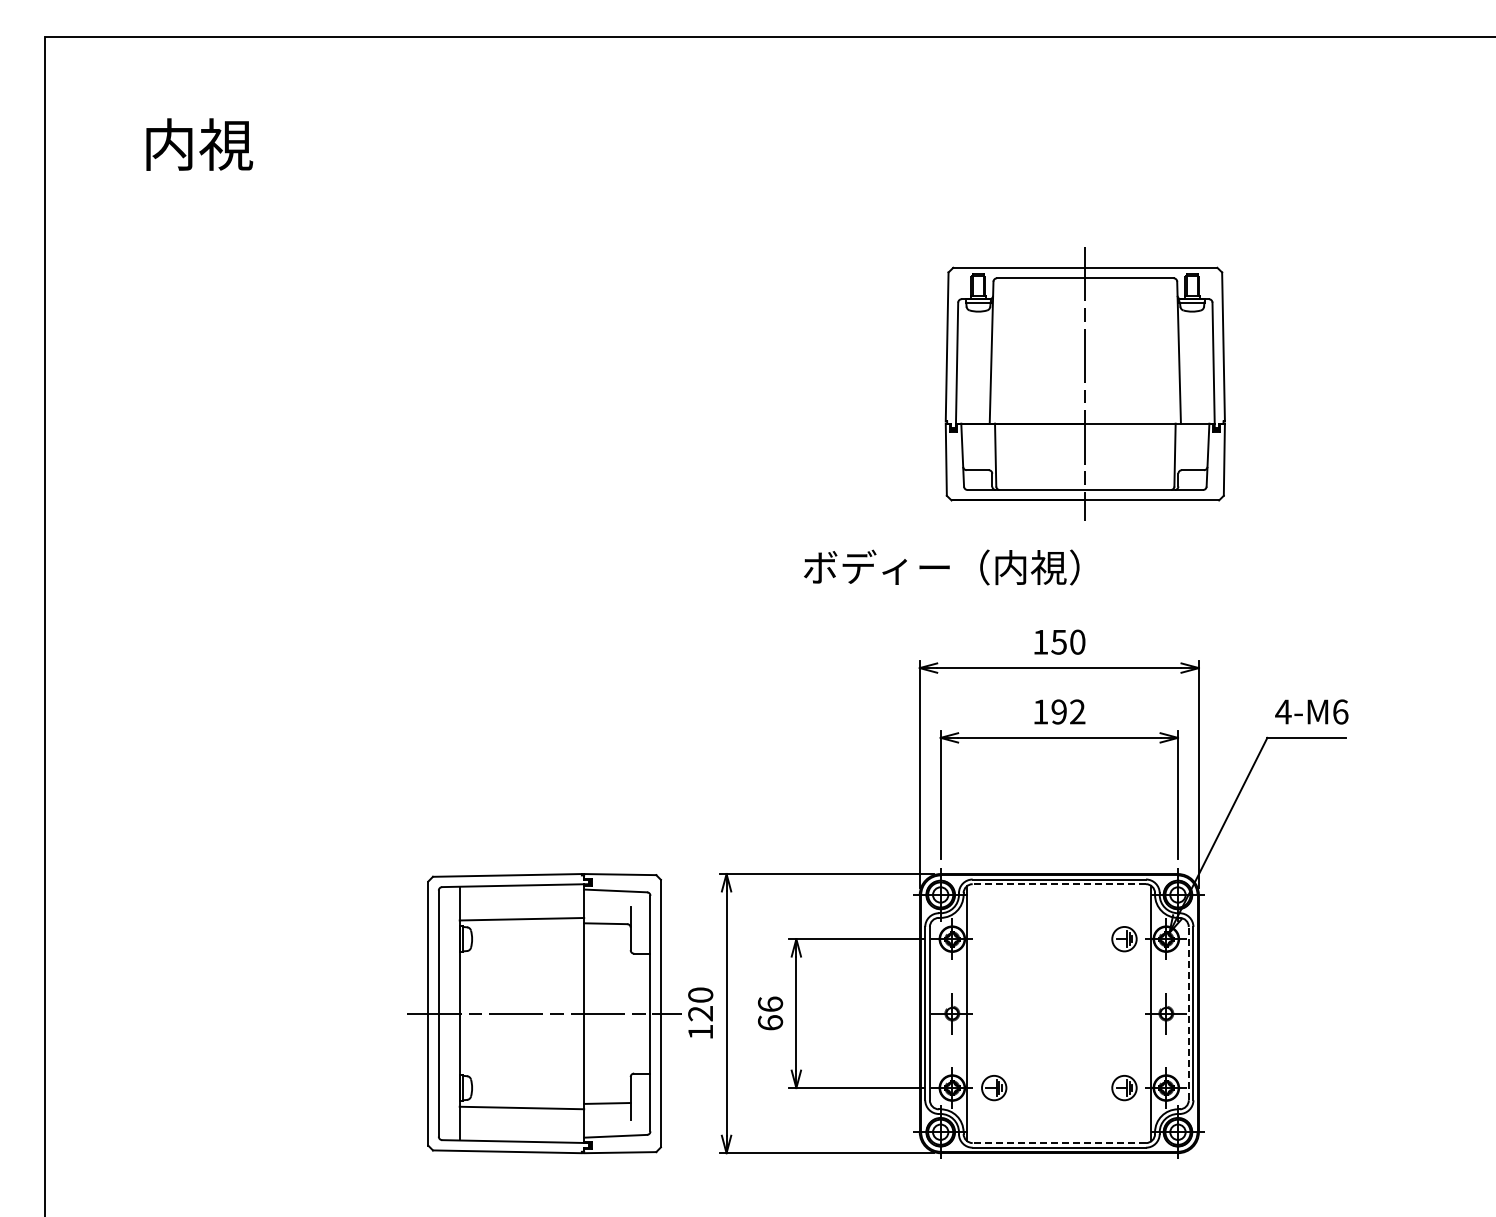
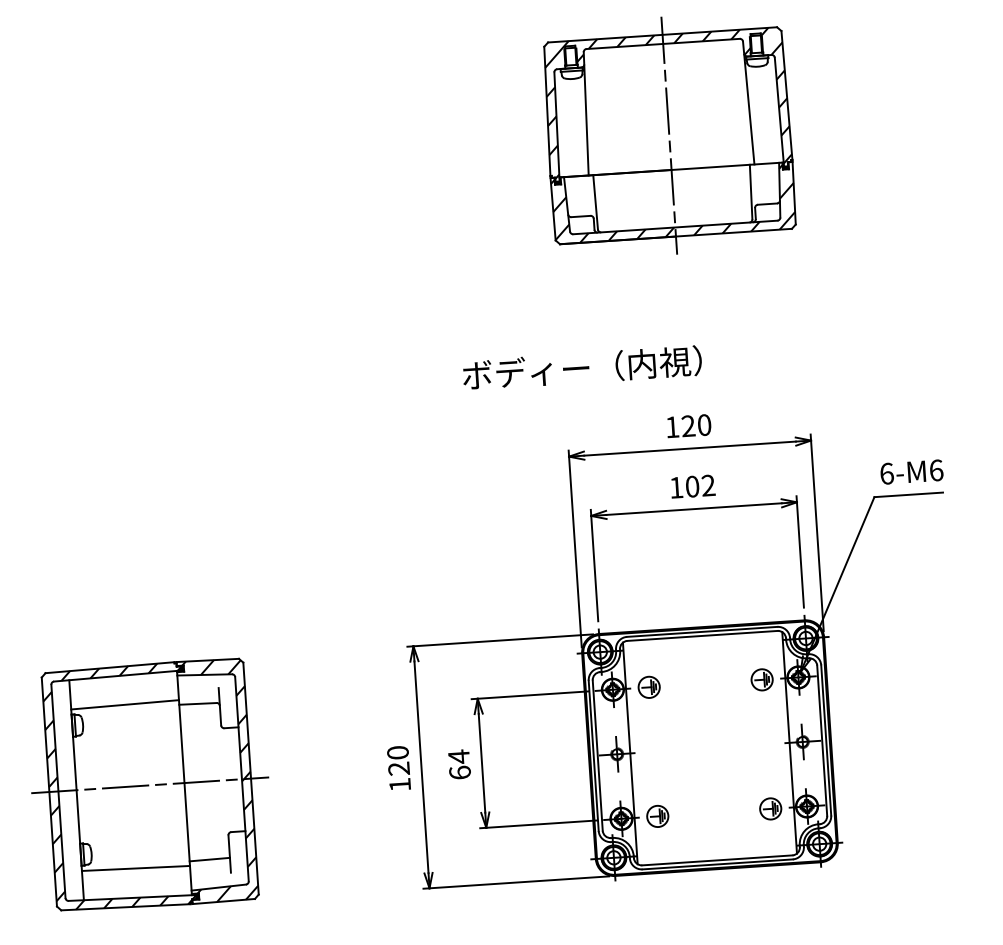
part: (1084, 383) -> (668, 135), moved
text: (1058, 641) -> (687, 425), 150 -> 120
text: (1058, 711) -> (691, 486), 192 -> 102
text: (1283, 711) -> (886, 473), 4-M6 -> 6-M6
line: (1059, 884) -> (702, 636), dashed -> solid
part: (994, 939) -> (649, 687), added
text: (770, 1004) -> (459, 756), 66 -> 64
part: (544, 1013) -> (150, 785), moved
line: (1188, 1013) -> (821, 740), dashed -> solid
line: (1059, 1143) -> (717, 860), dashed -> solid

